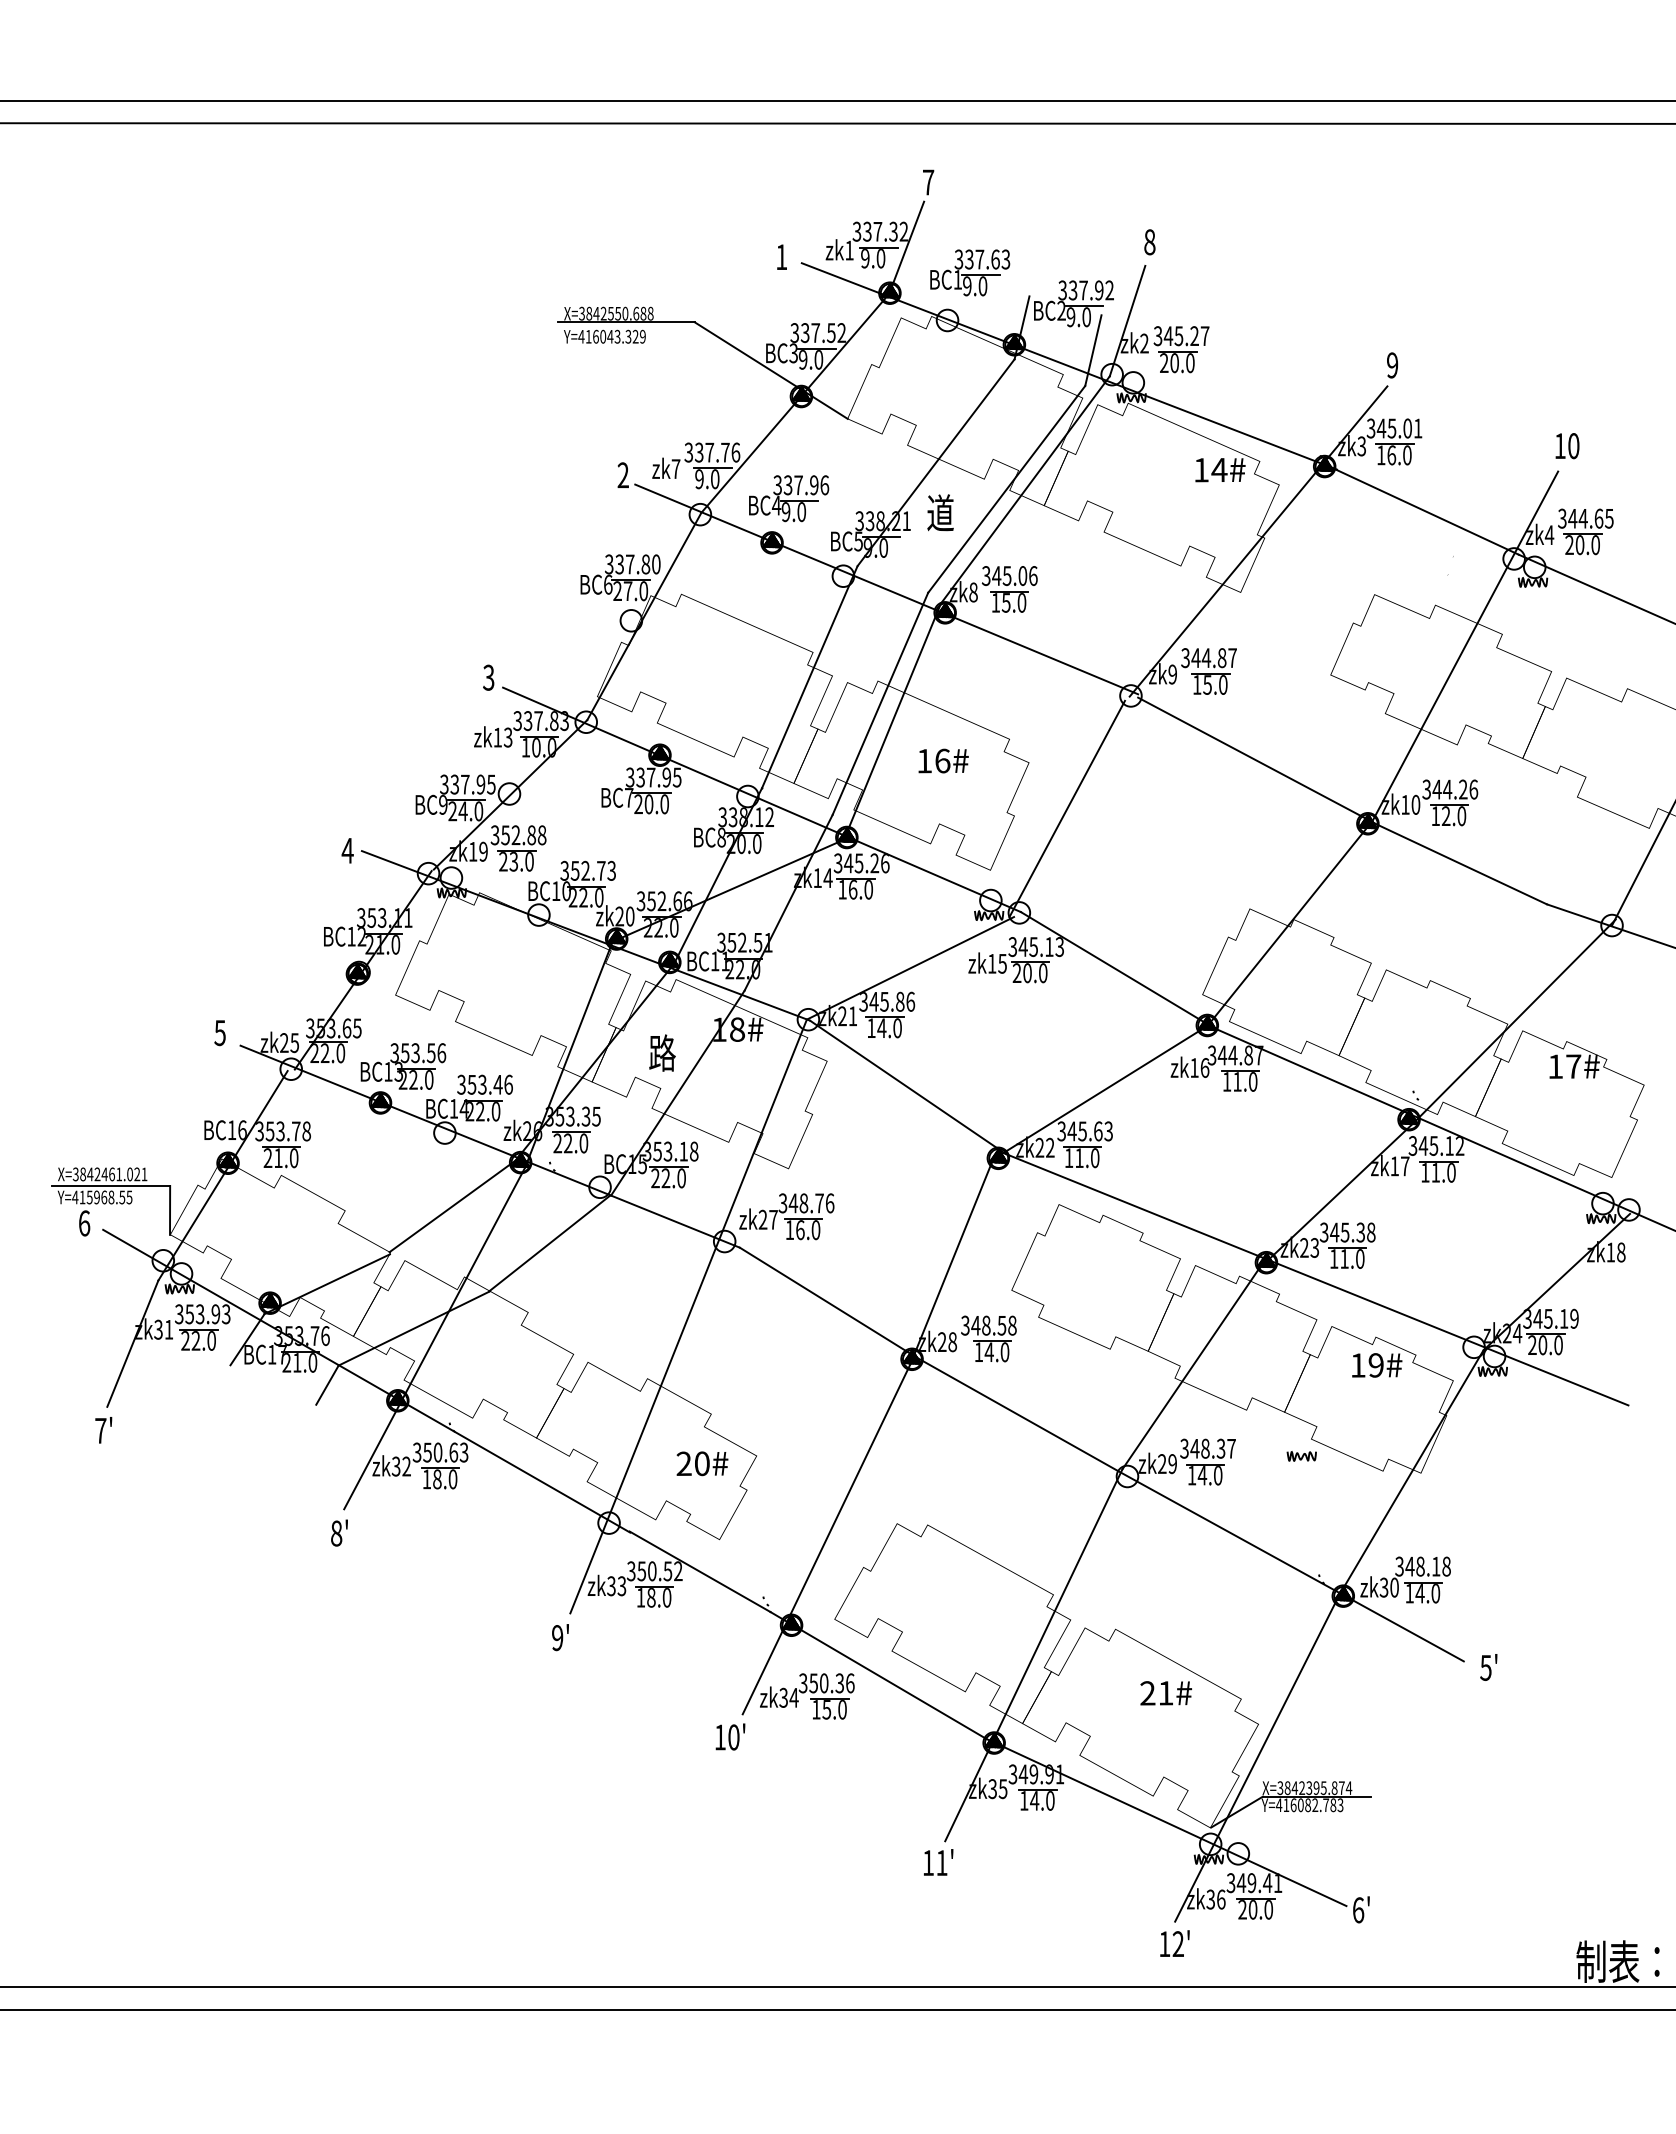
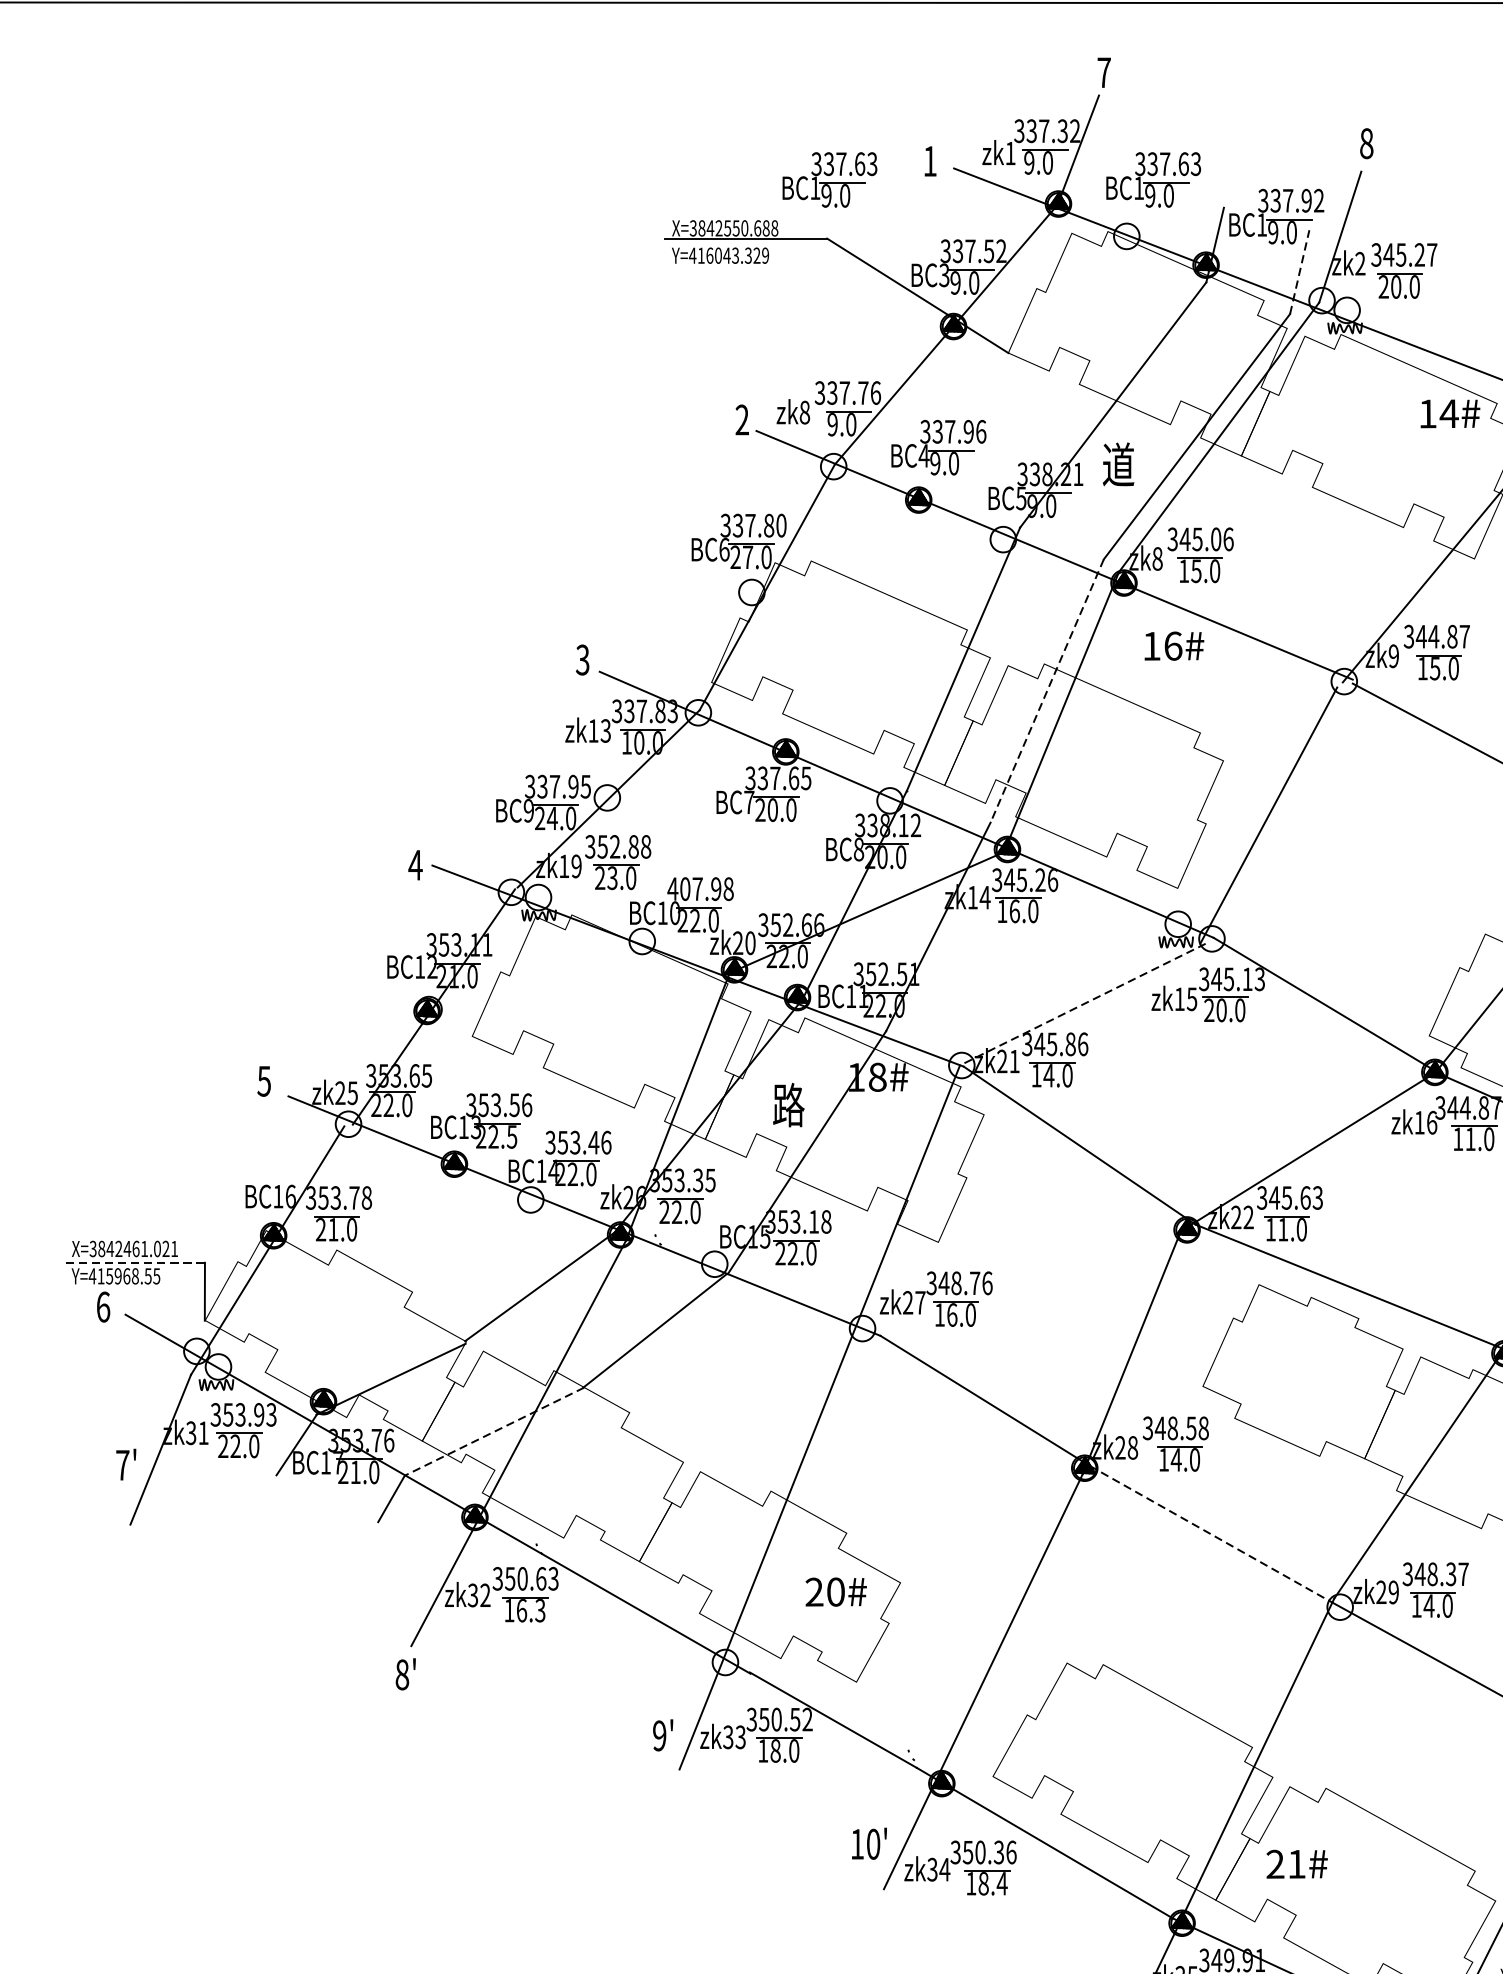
part: (697, 272) -> (830, 179), added
text: (1061, 310) -> (1261, 224), BC2 -> BC1
line: (1093, 350) -> (1299, 271), solid -> dashed
text: (675, 469) -> (804, 413), zk7 -> zk8
line: (880, 703) -> (1047, 690), solid -> dashed
text: (943, 760) -> (1174, 645), moved
text: (666, 777) -> (793, 778), 337.95 -> 337.65
text: (588, 870) -> (701, 888), 352.73 -> 407.98
line: (910, 968) -> (1082, 1004), solid -> dashed
text: (428, 1079) -> (511, 1136), 22.0 -> 22.5
line: (110, 1186) -> (134, 1263), solid -> dashed
line: (413, 1328) -> (493, 1431), solid -> dashed
line: (1017, 1414) -> (1209, 1533), solid -> dashed
text: (103, 1430) -> (125, 1464), moved
text: (445, 1479) -> (531, 1610), 18.0 -> 16.3
text: (560, 1637) -> (663, 1735), moved
text: (1165, 1693) -> (1296, 1864), moved
text: (834, 1709) -> (992, 1883), 15.0 -> 18.4
text: (730, 1736) -> (869, 1843), moved

